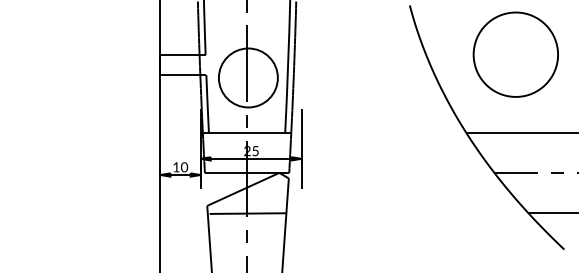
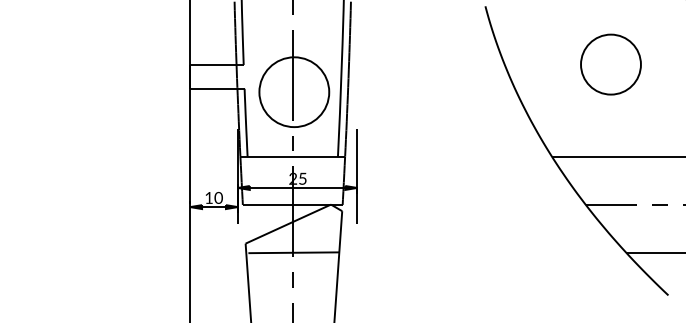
part: (515, 54) -> (610, 64), size x0.6

